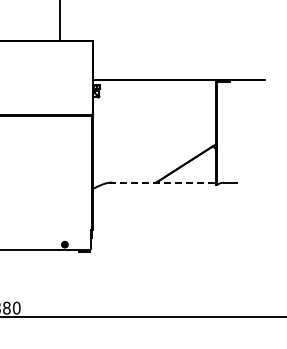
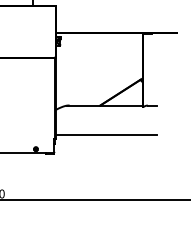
line: (163, 182) -> (105, 105), dashed -> solid
line: (164, 223) -> (106, 134), added

